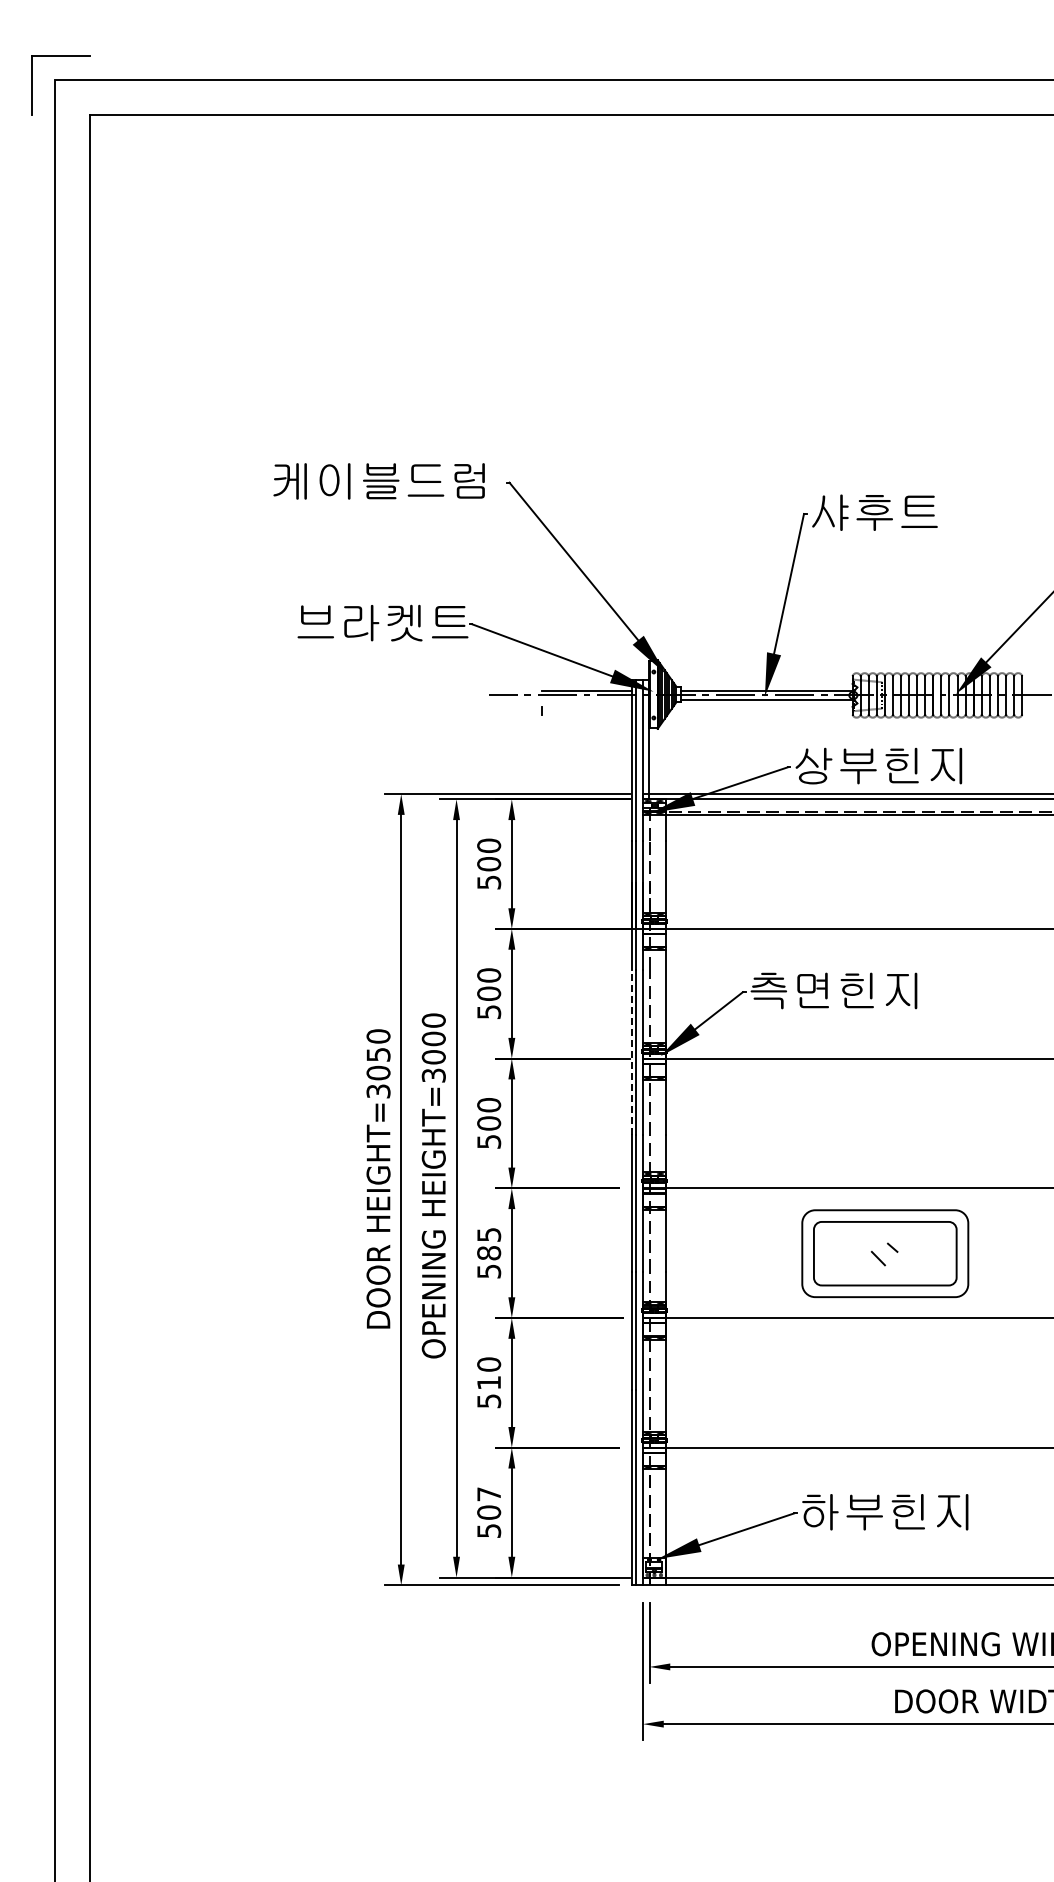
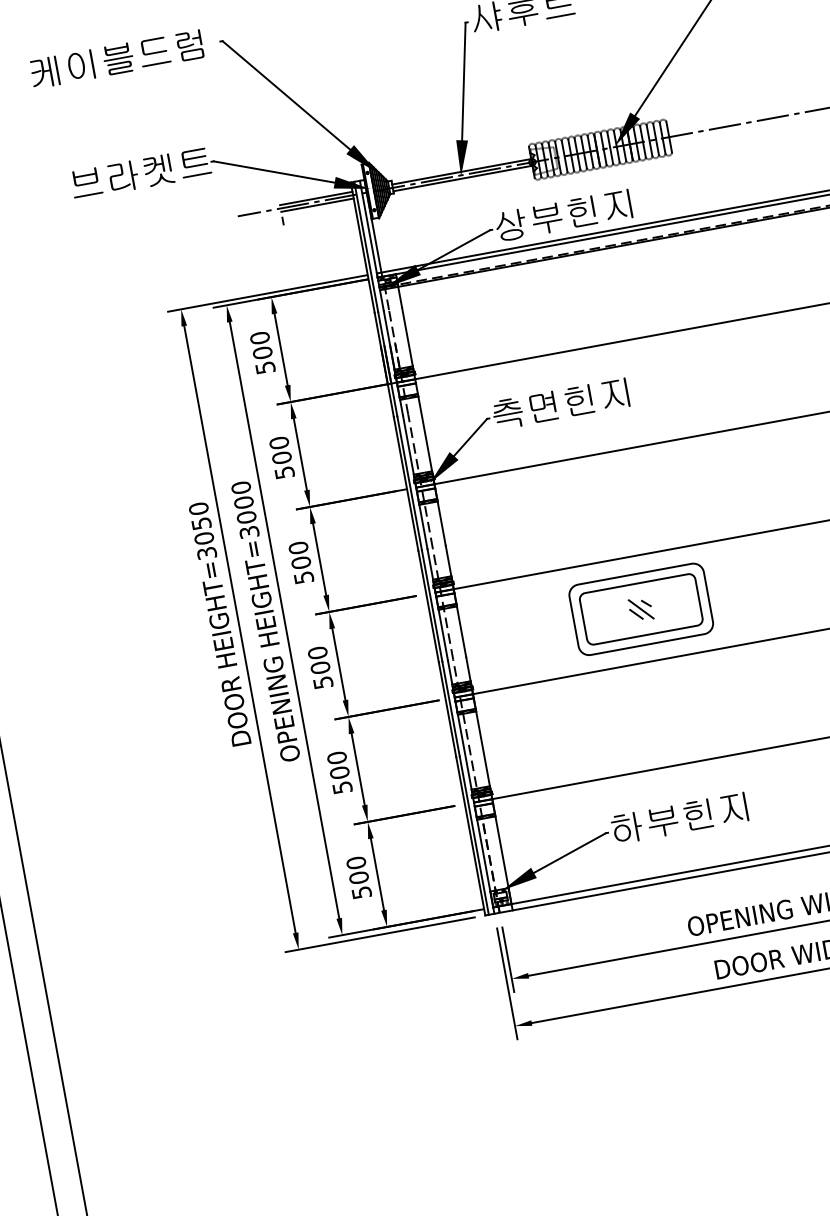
line: (586, 699) -> (317, 205), added
line: (631, 1052) -> (405, 484), dashed -> solid
text: (489, 1243) -> (319, 659), 585 -> 500
line: (885, 1253) -> (641, 609), added
text: (489, 1382) -> (340, 772), 510 -> 500
text: (489, 1494) -> (356, 863), 507 -> 500

